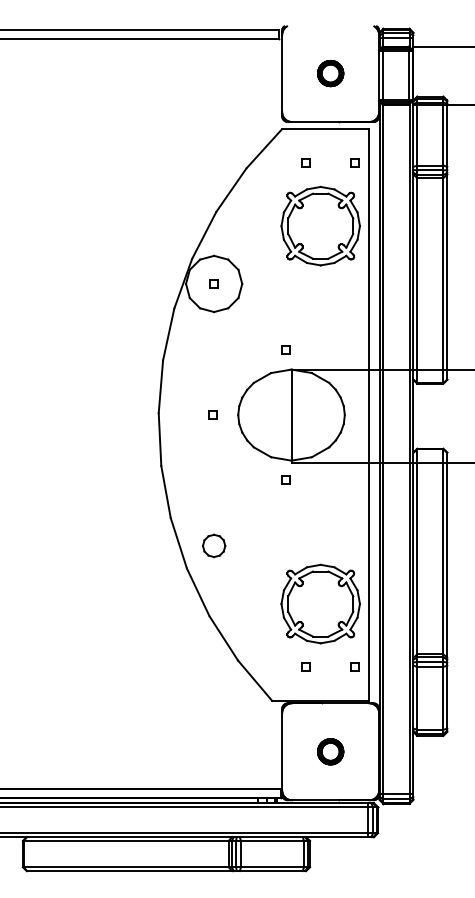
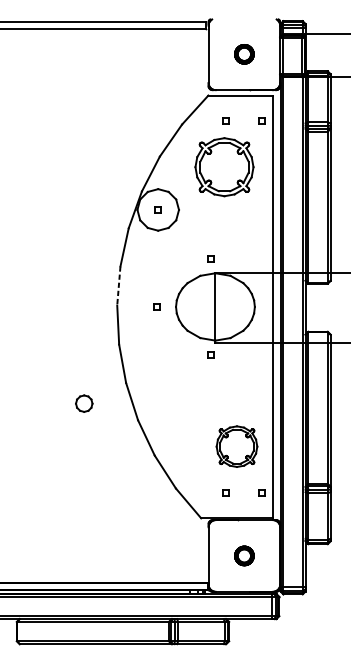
part: (320, 226) -> (224, 167), moved
line: (160, 387) -> (118, 286), solid -> dashed
part: (214, 545) -> (84, 403), moved
part: (320, 603) -> (236, 446), size x0.7

